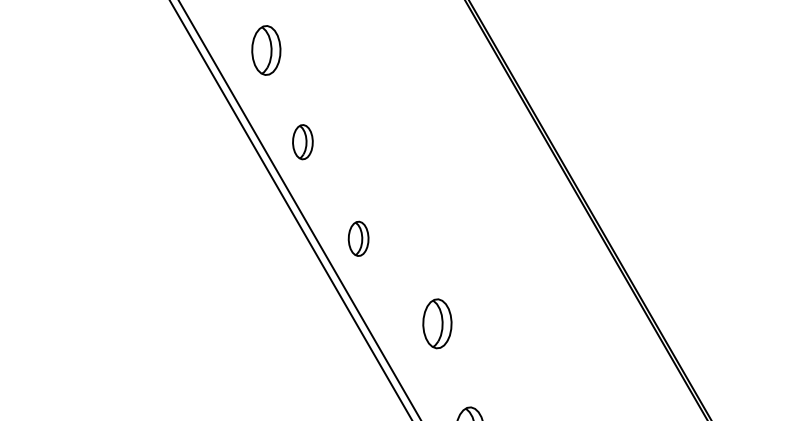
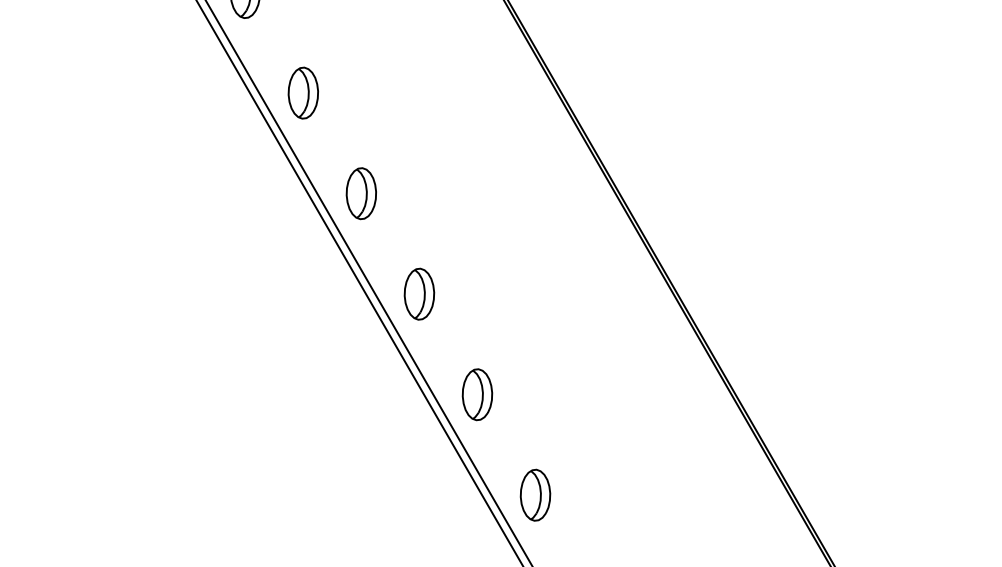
part: (265, 50) -> (360, 193), moved
part: (302, 141) -> (419, 293), size x1.43
part: (358, 238) -> (477, 394), size x1.43
part: (437, 323) -> (535, 494), moved

